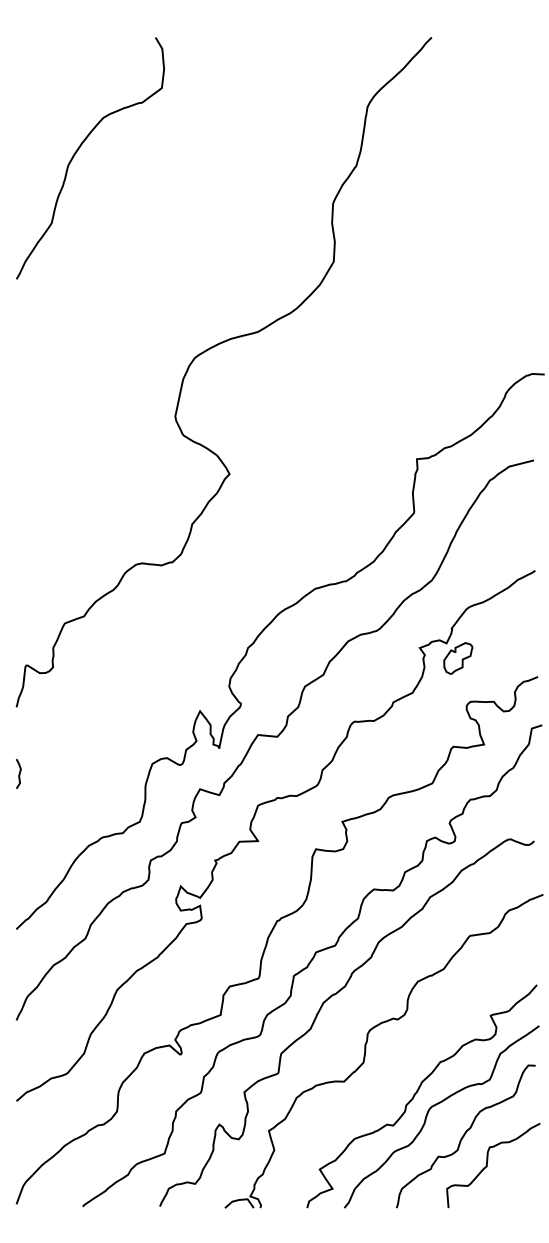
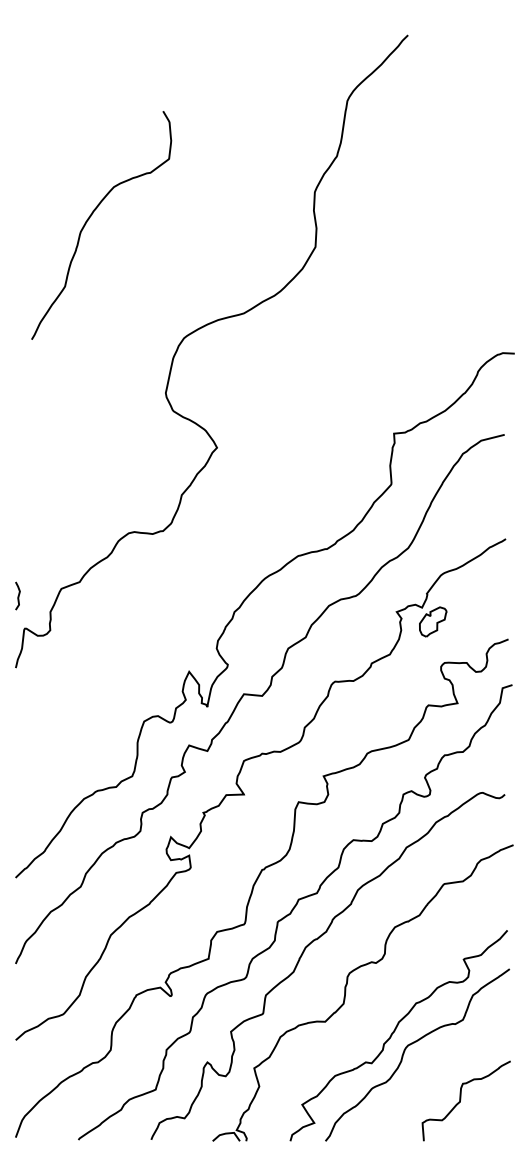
curve: (77, 152) -> (89, 219), moved
curve: (19, 773) -> (18, 595), moved
curve: (465, 1135) -> (439, 1072), removed

